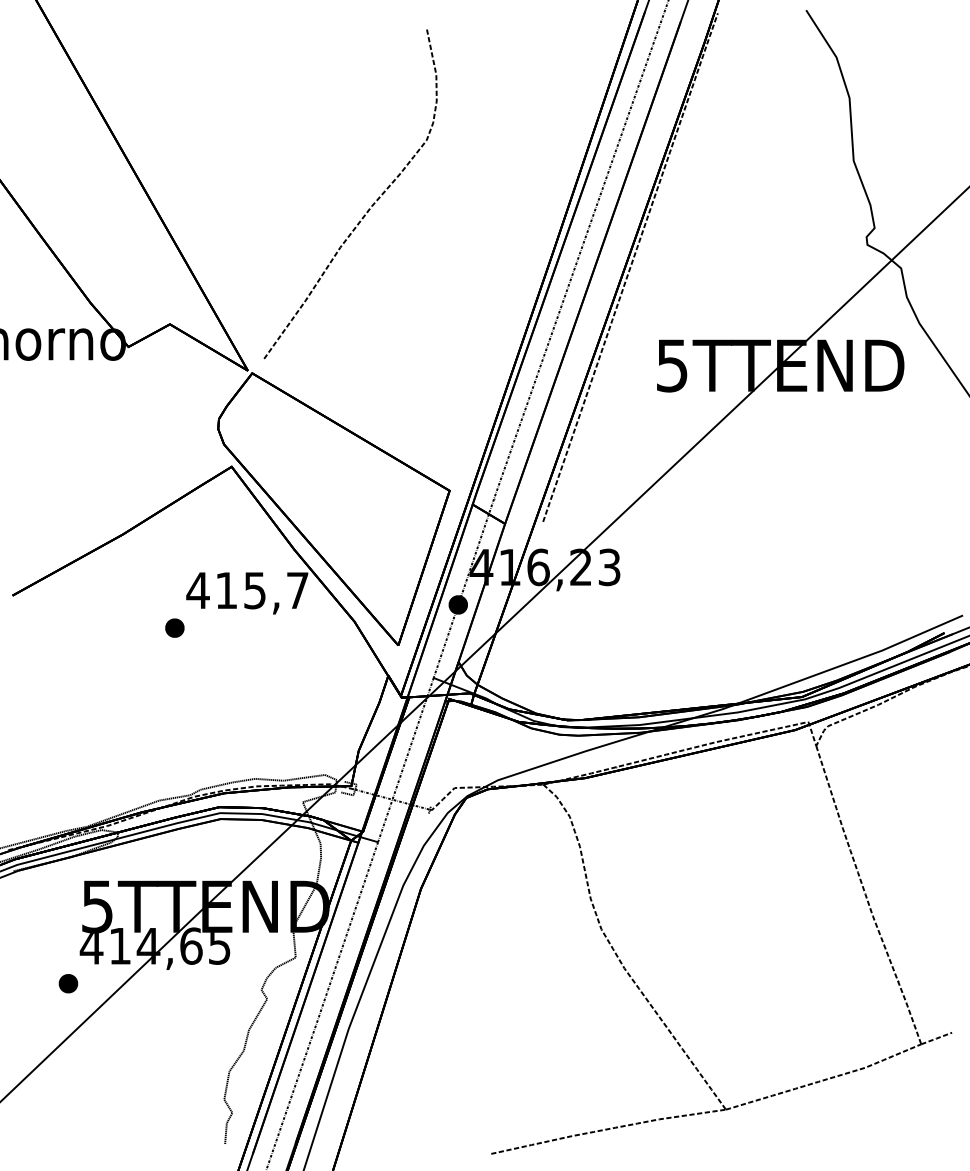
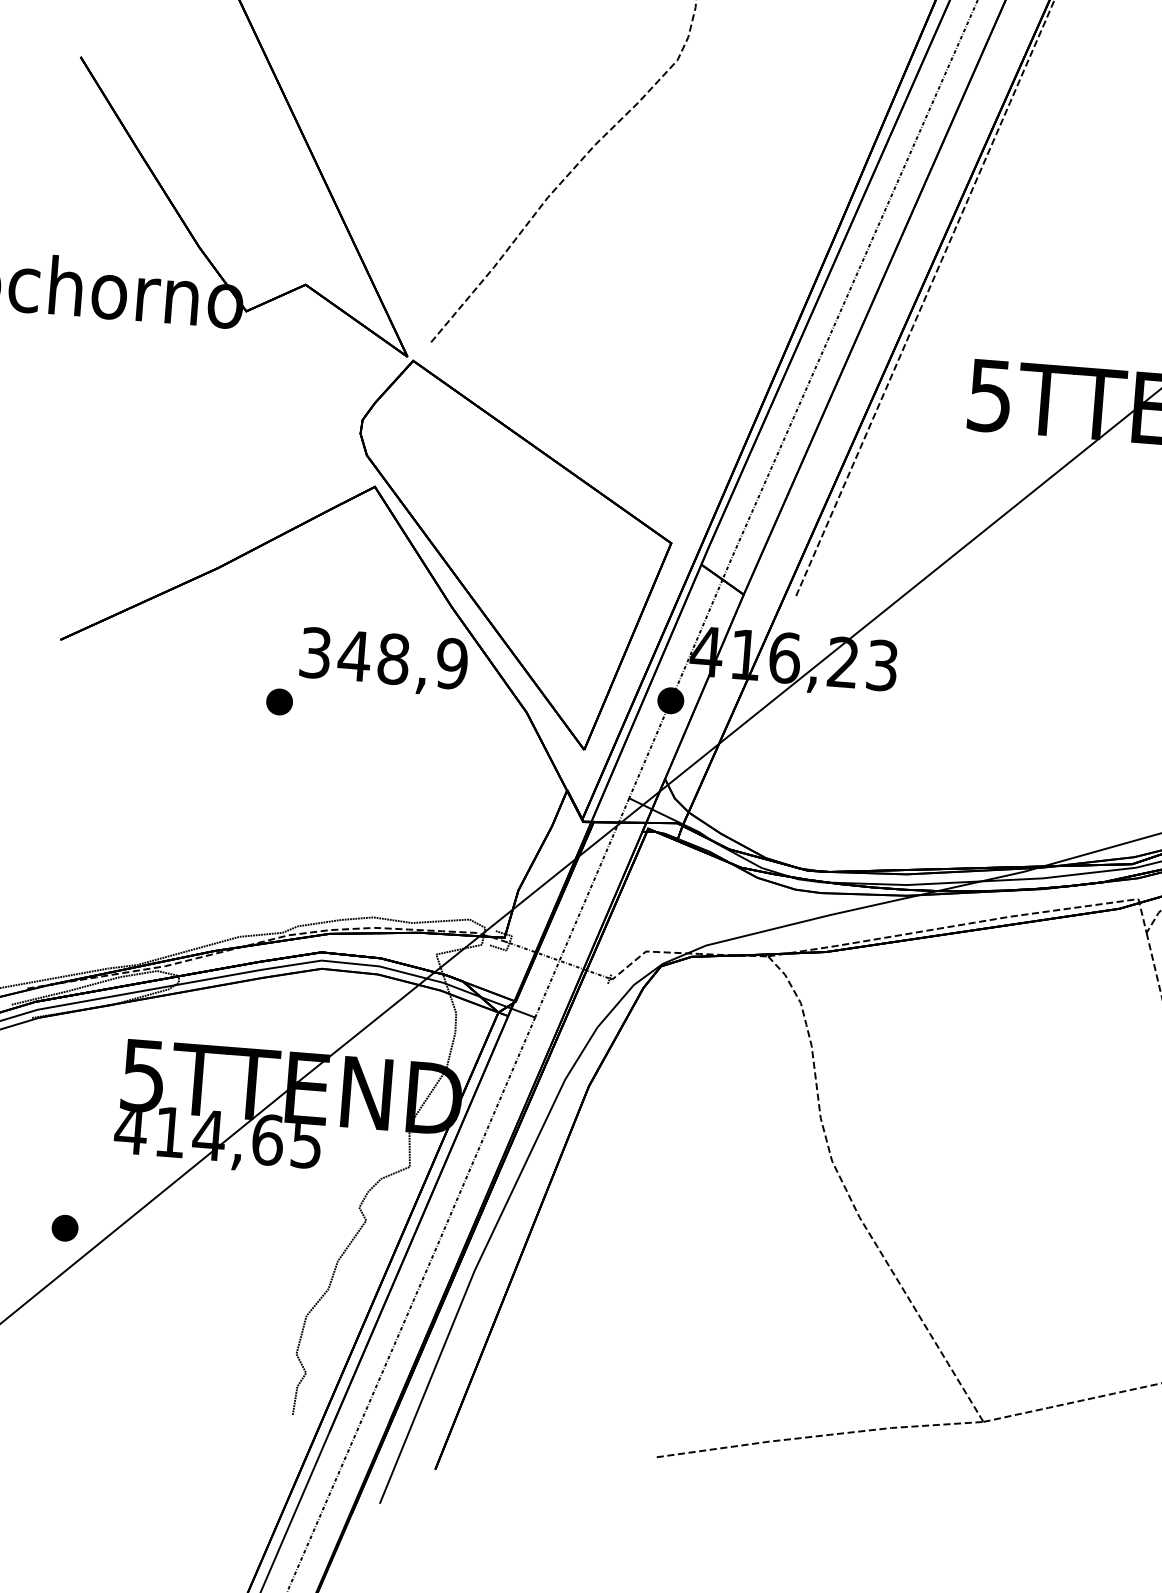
text: (247, 590) -> (383, 658), 415,7 -> 348,9
part: (68, 983) -> (65, 1227), moved

